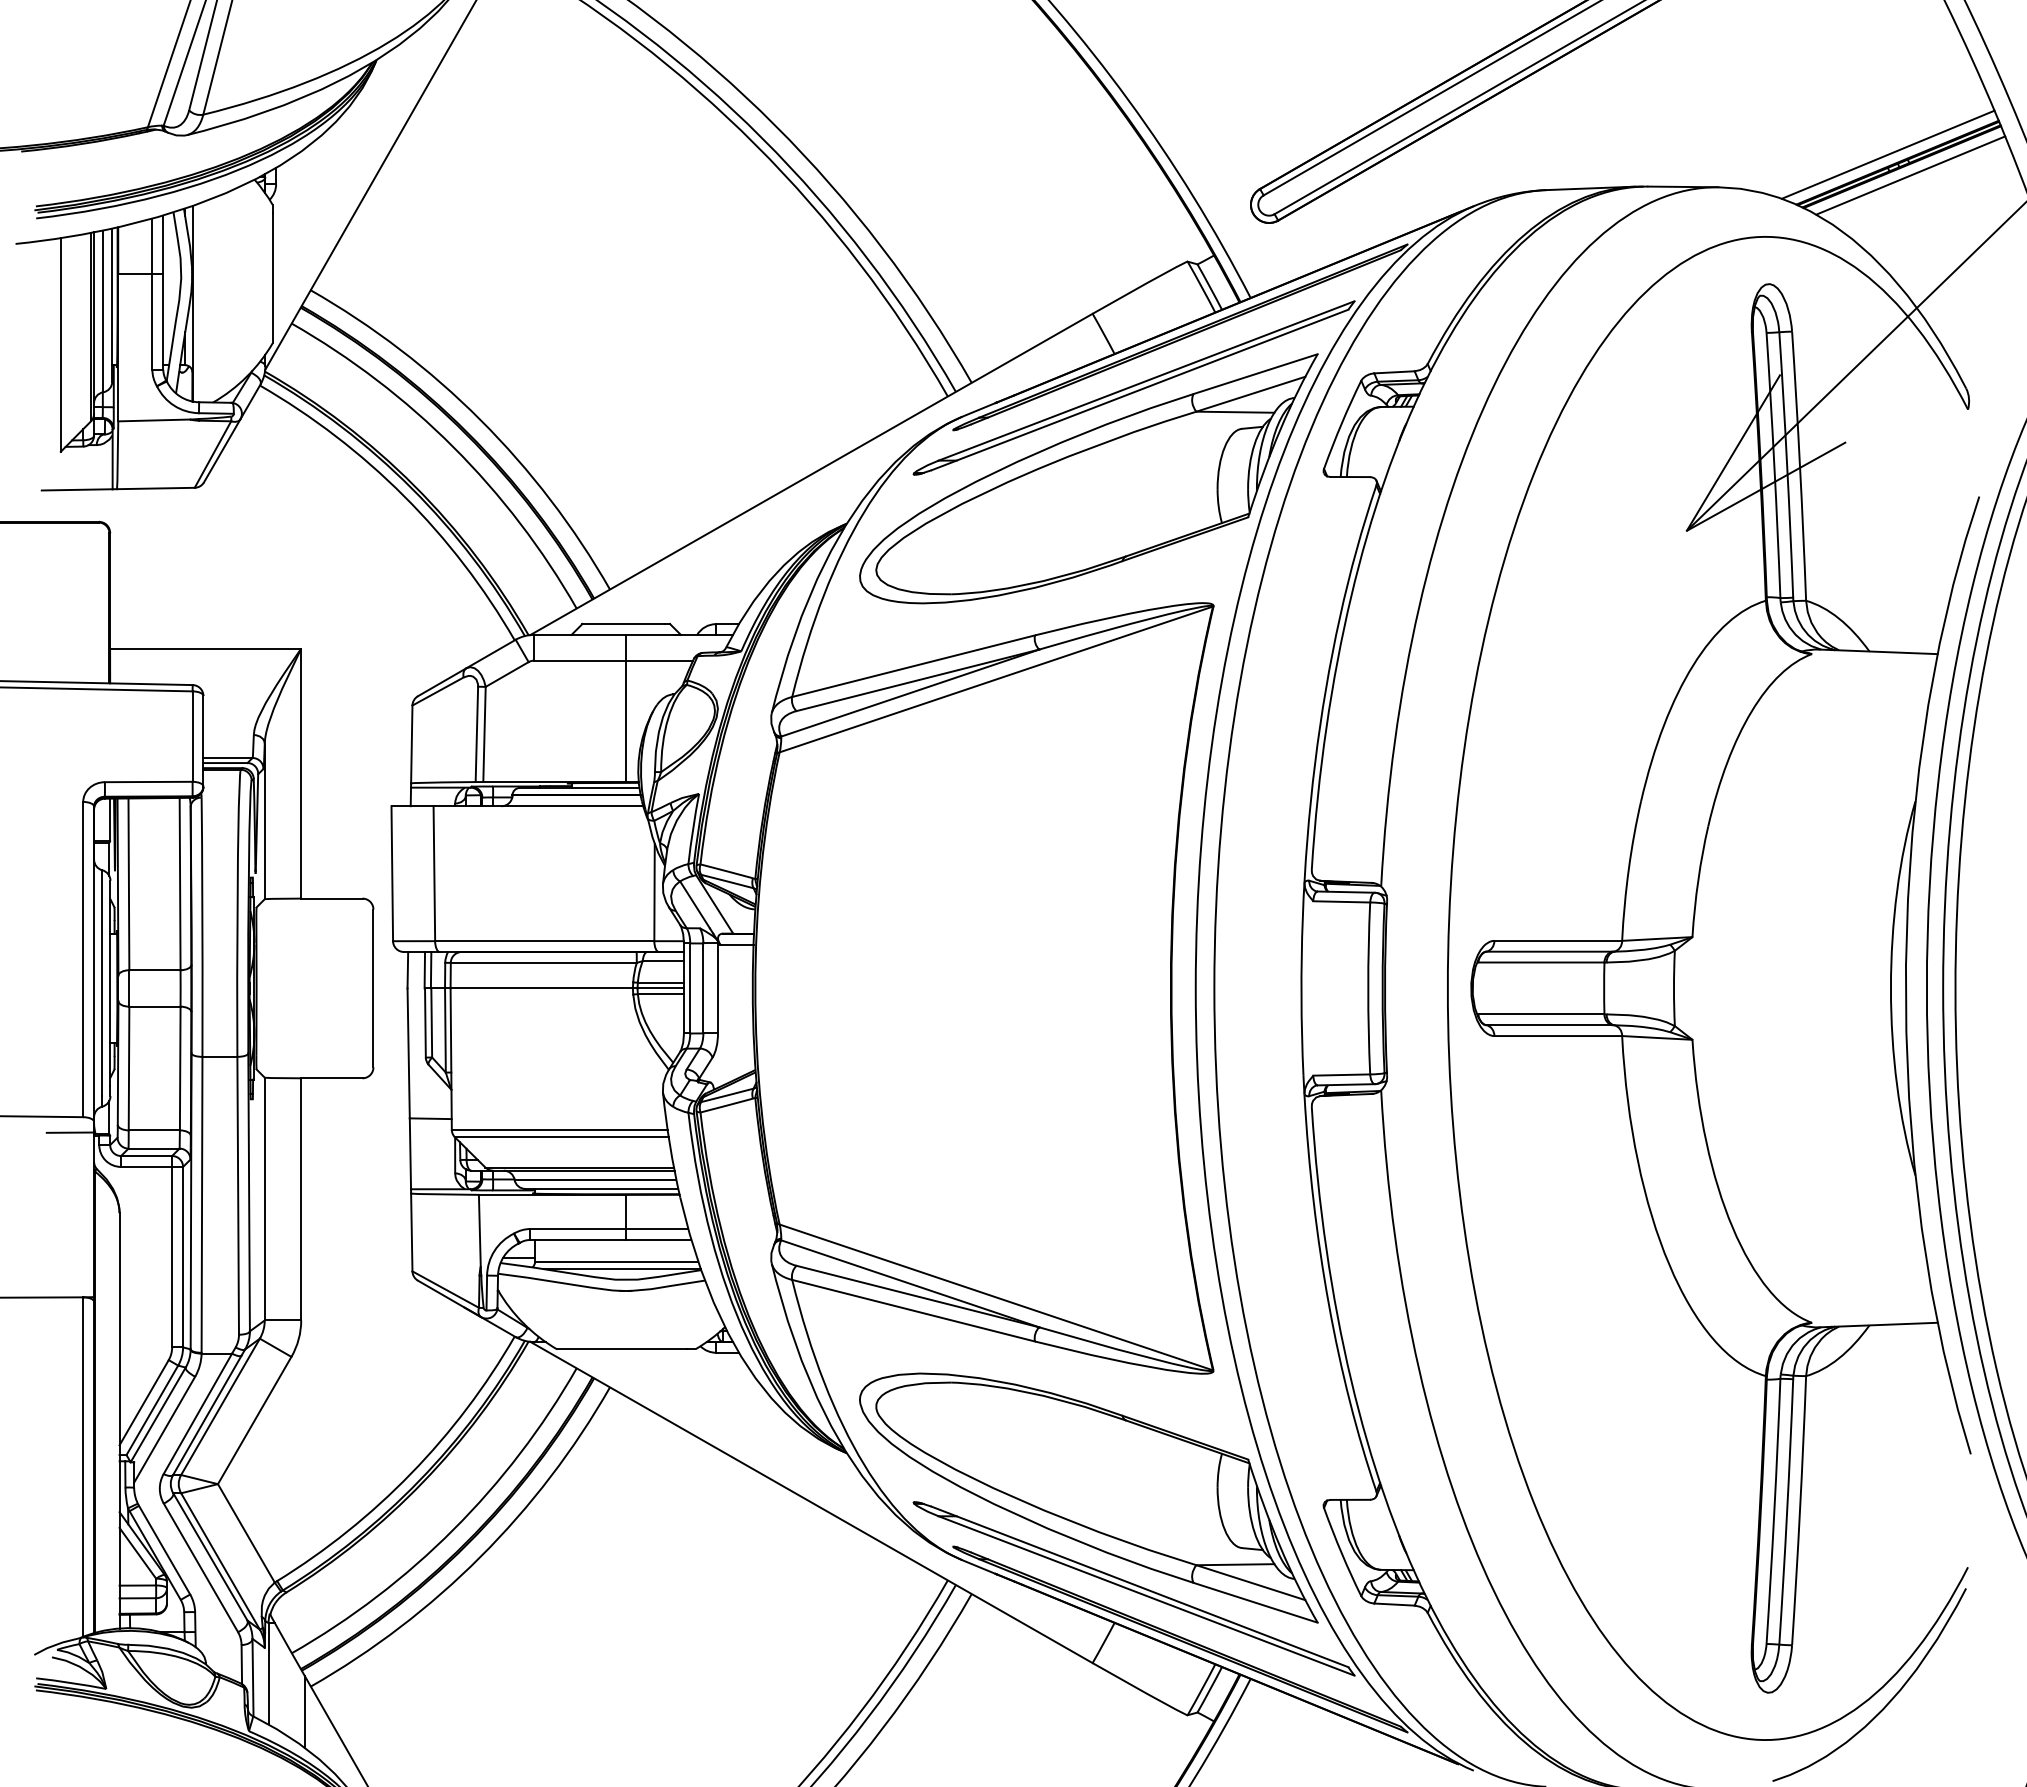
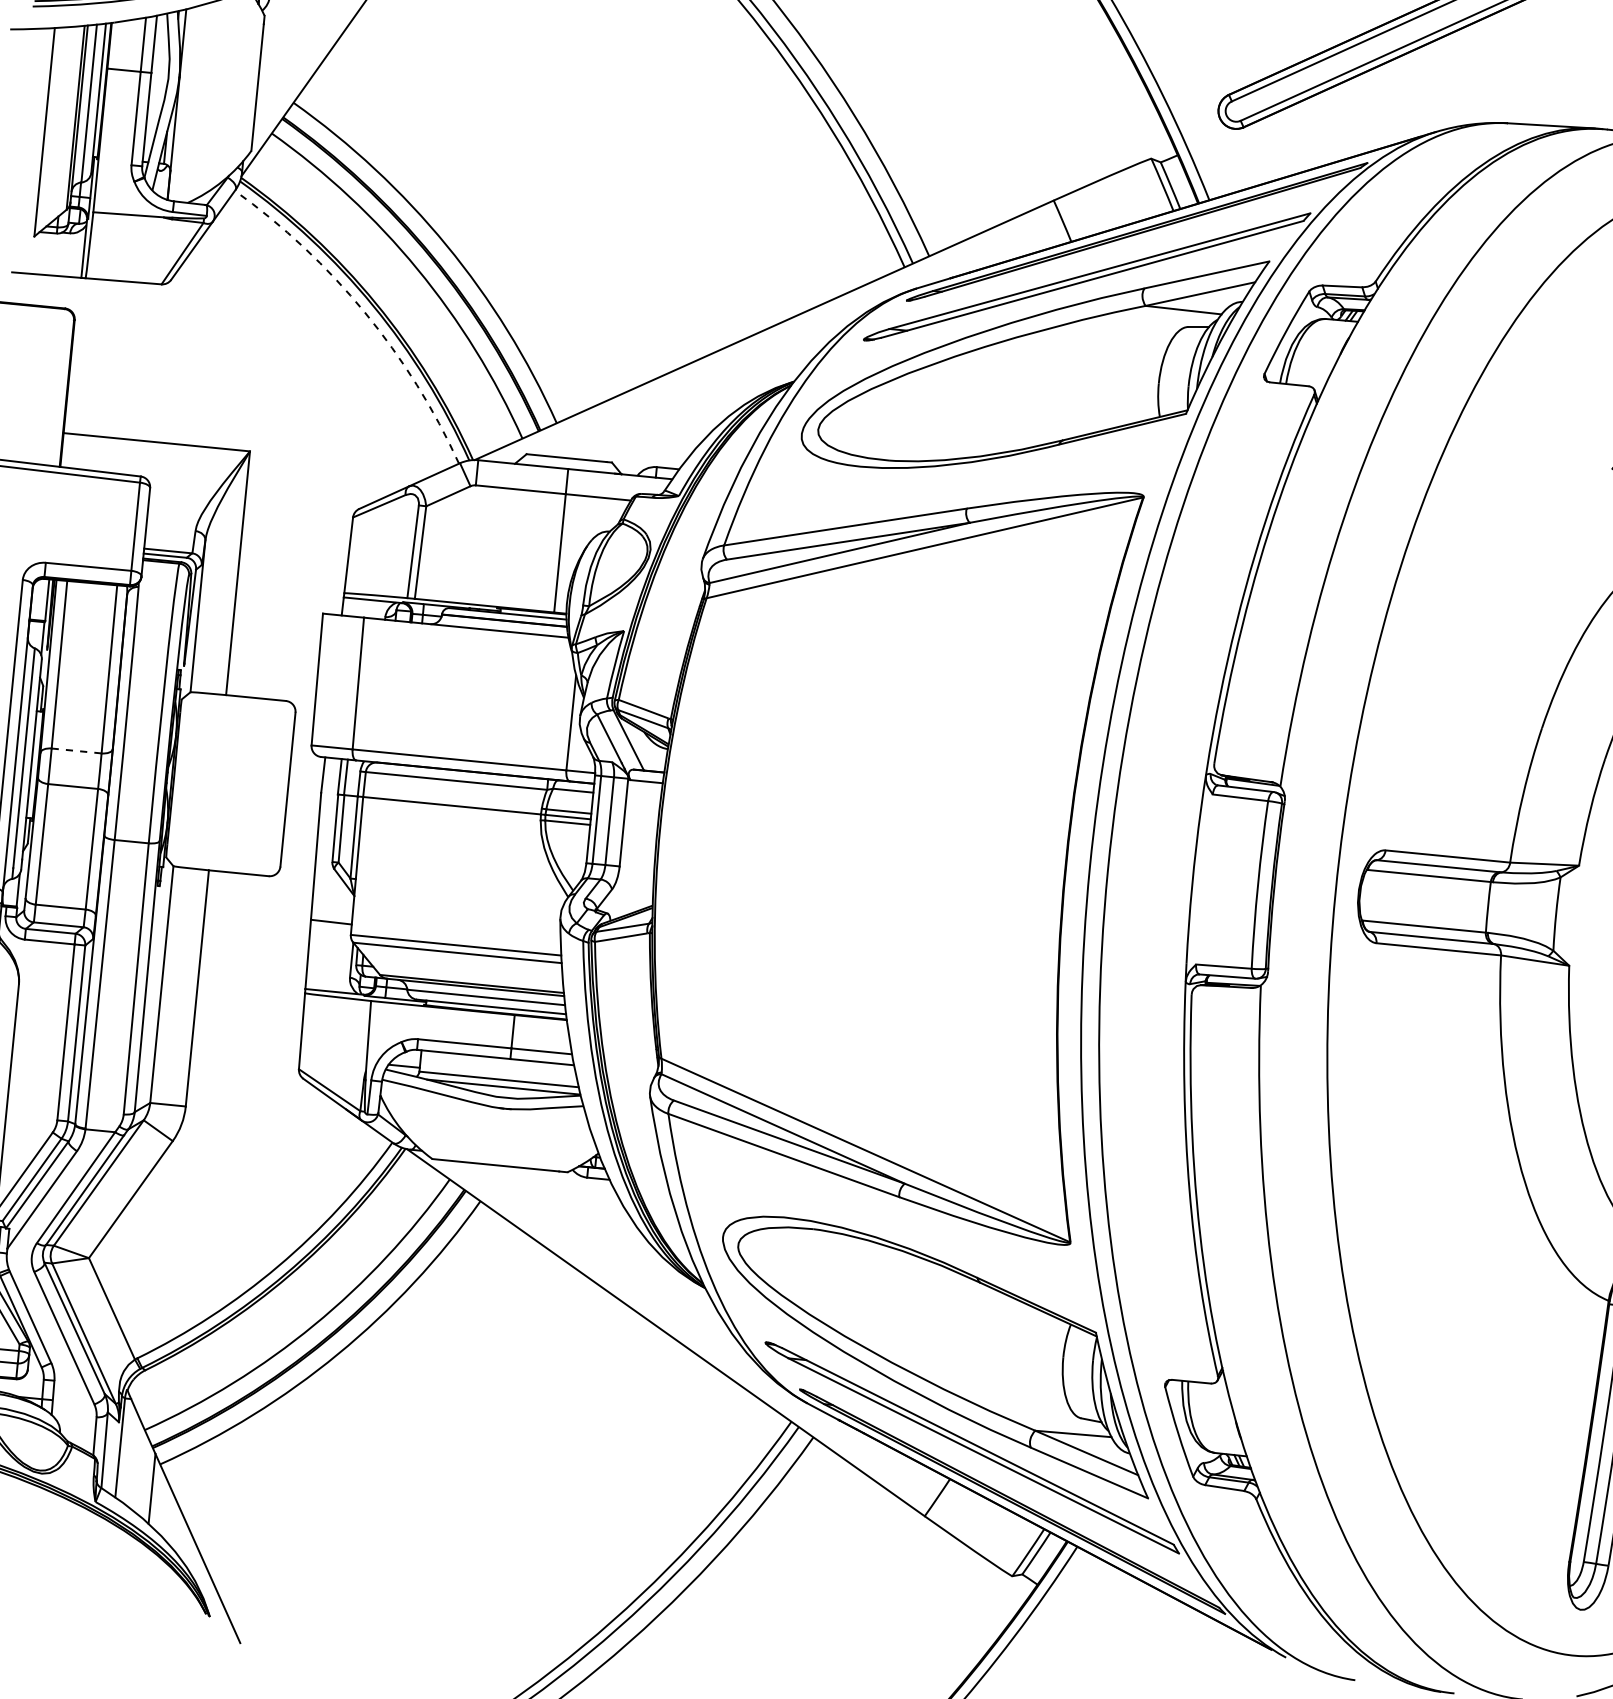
arc: (404, 496) -> (365, 312), solid -> dashed
line: (154, 970) -> (76, 751), solid -> dashed

